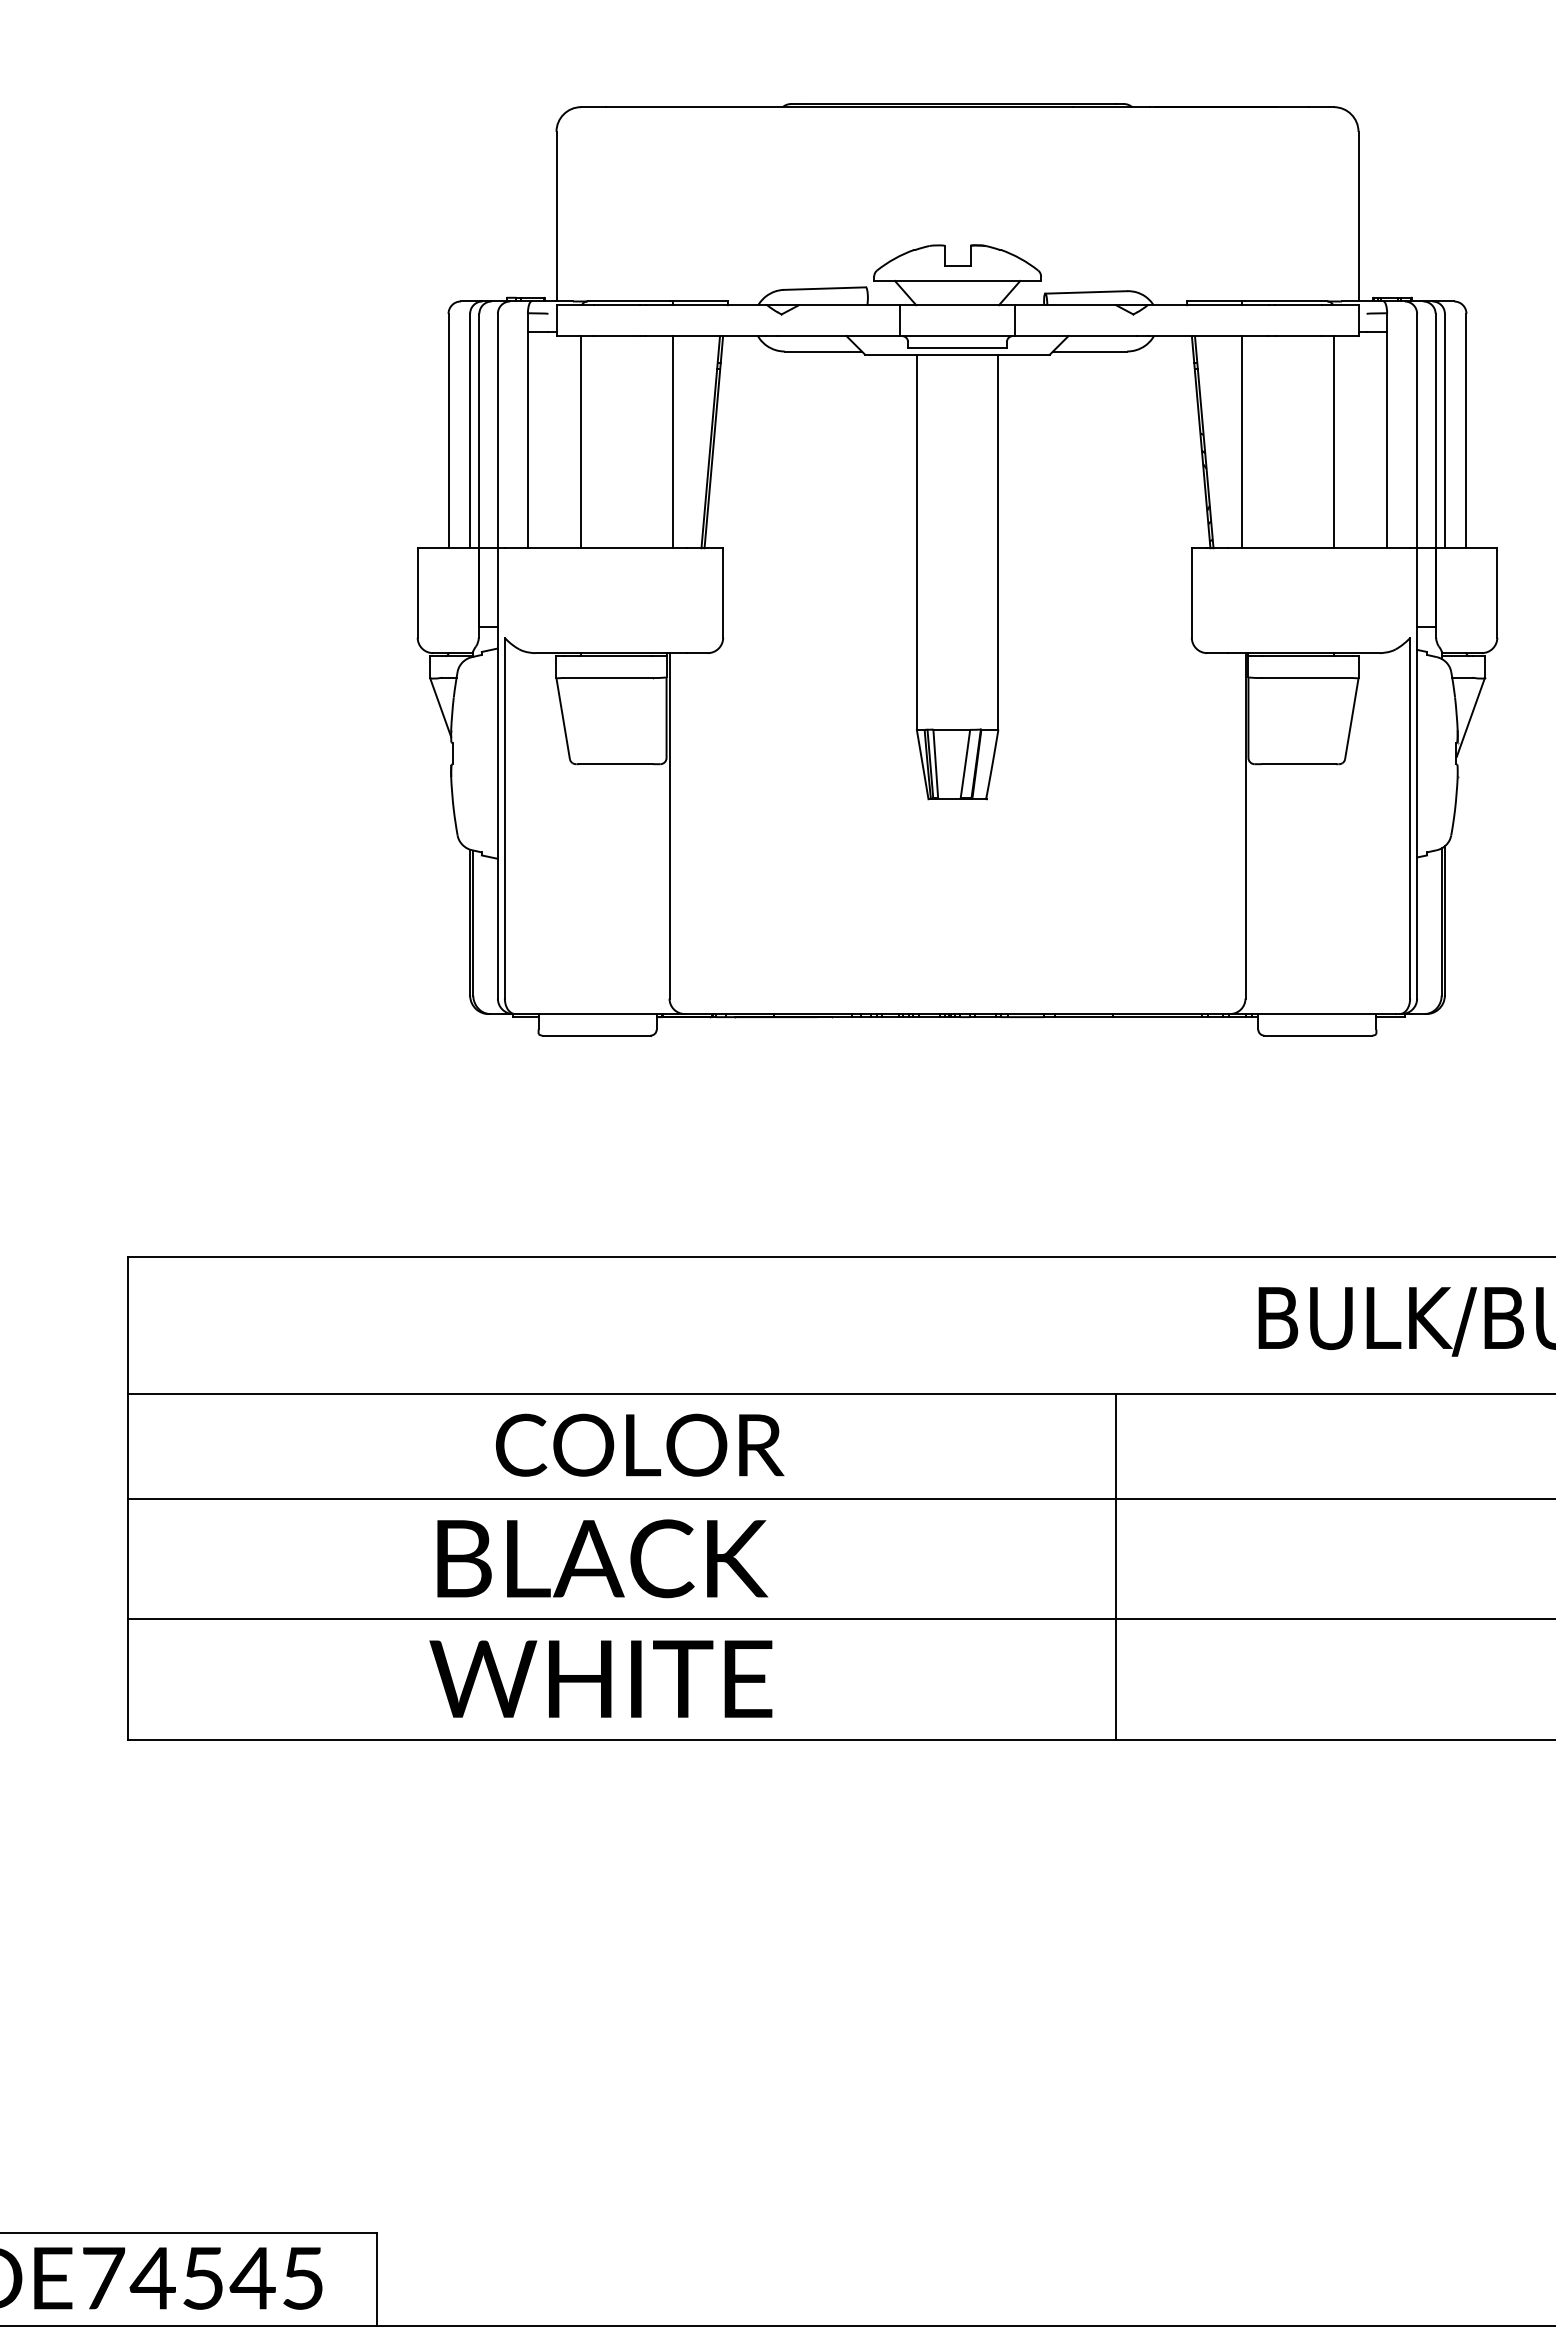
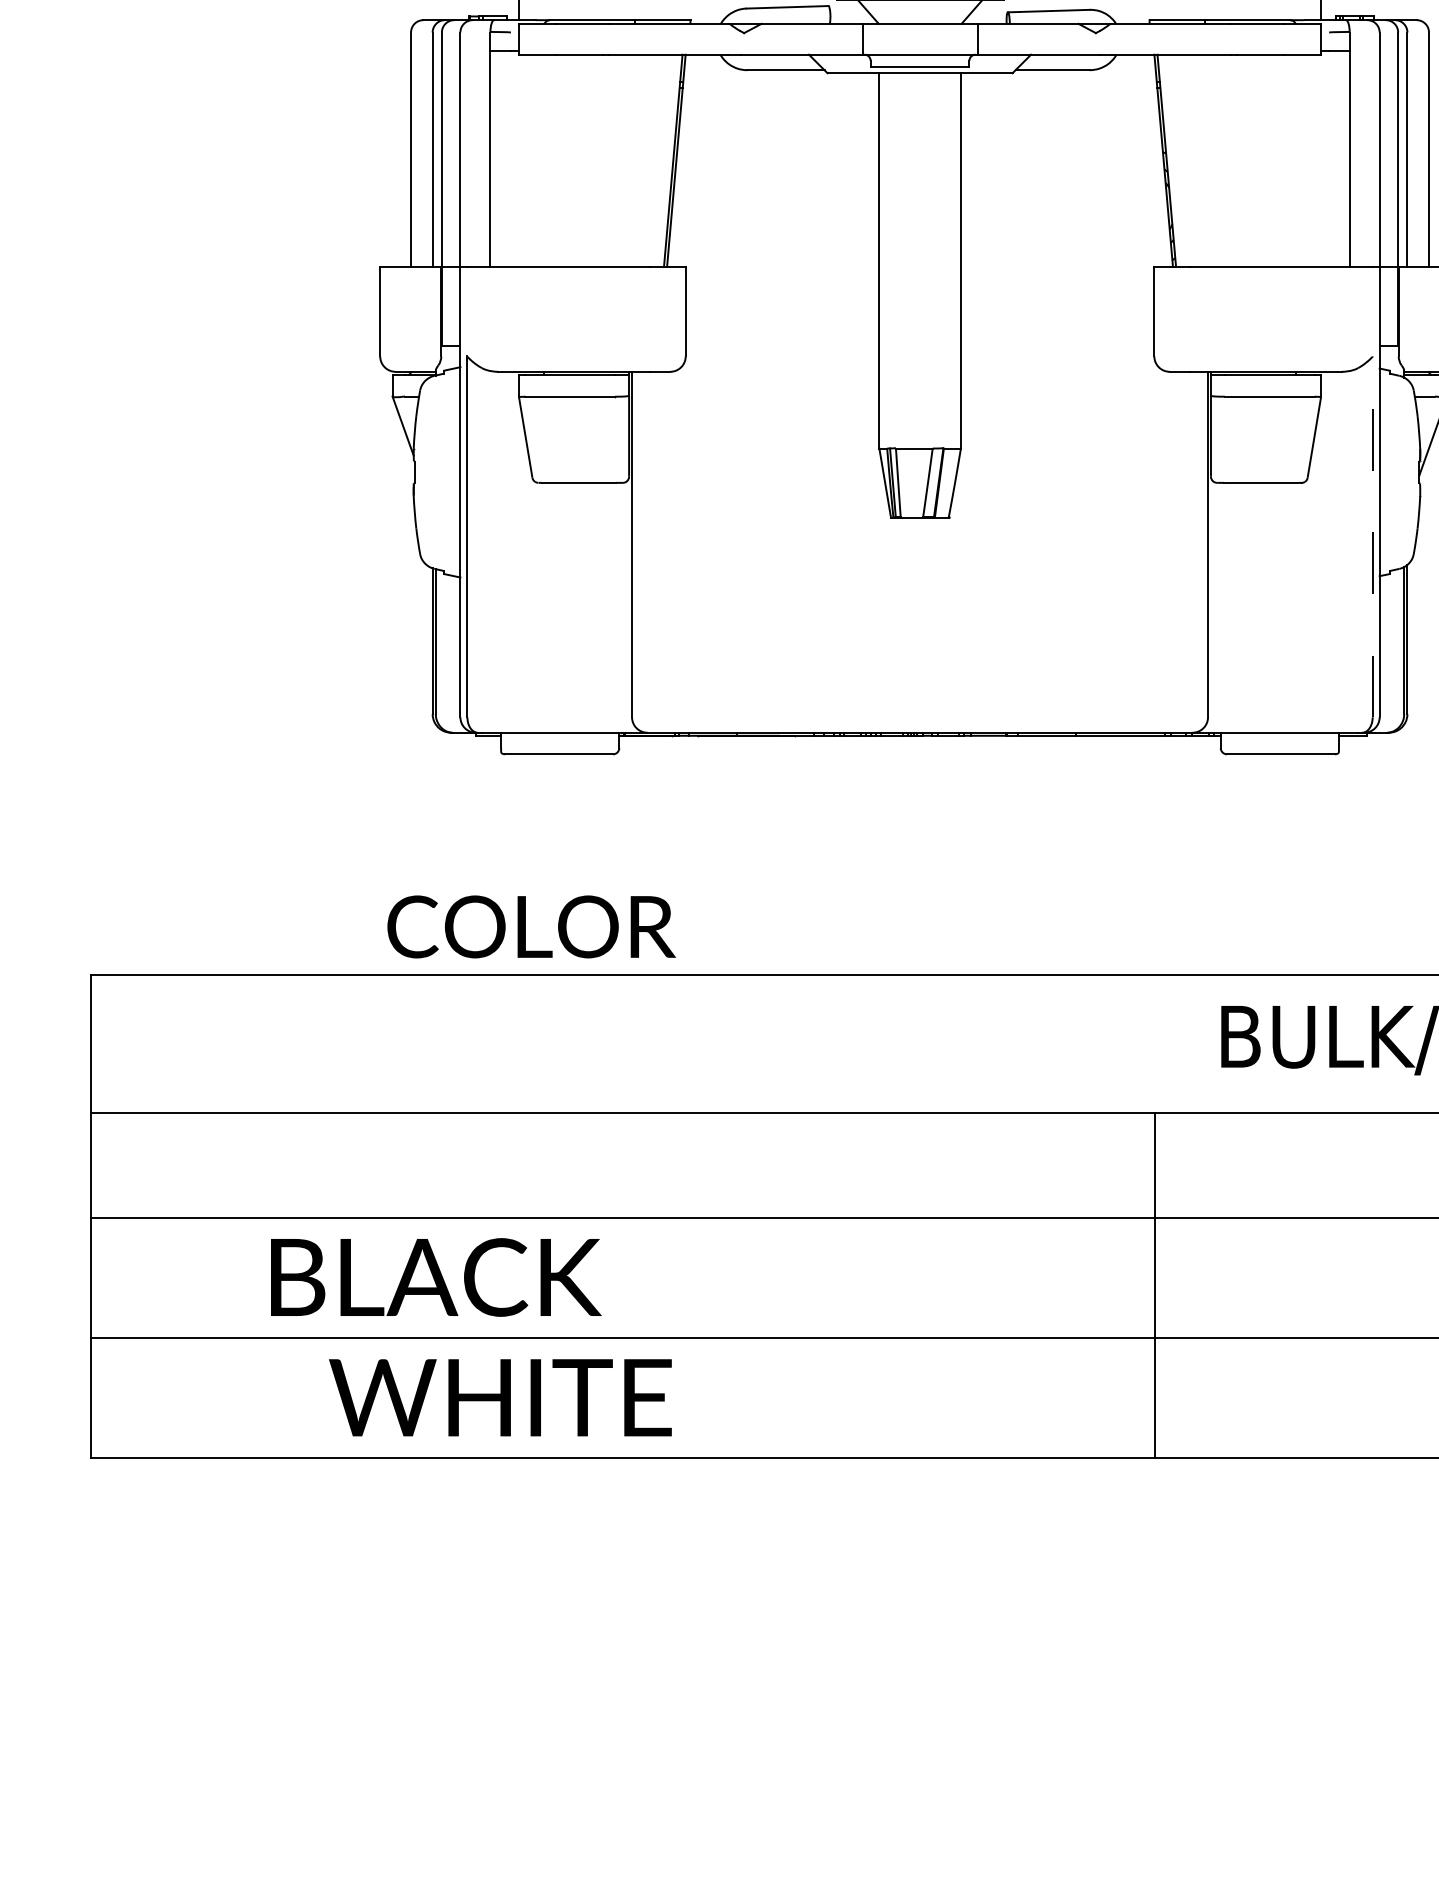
line: (581, 442) -> (544, 161), removed
line: (672, 442) -> (635, 161), removed
line: (1242, 442) -> (1205, 161), removed
line: (1333, 442) -> (1296, 161), removed
line: (1410, 817) -> (1373, 536), solid -> dashed
text: (640, 1444) -> (532, 926), moved
text: (602, 1558) -> (436, 1277), moved
line: (1115, 1566) -> (1155, 1285), moved
text: (600, 1678) -> (500, 1397), moved

